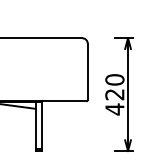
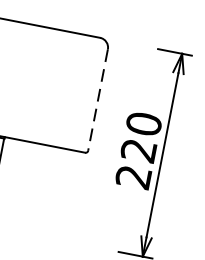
line: (87, 72) -> (97, 101), solid -> dashed
text: (114, 109) -> (132, 177), 420 -> 220

